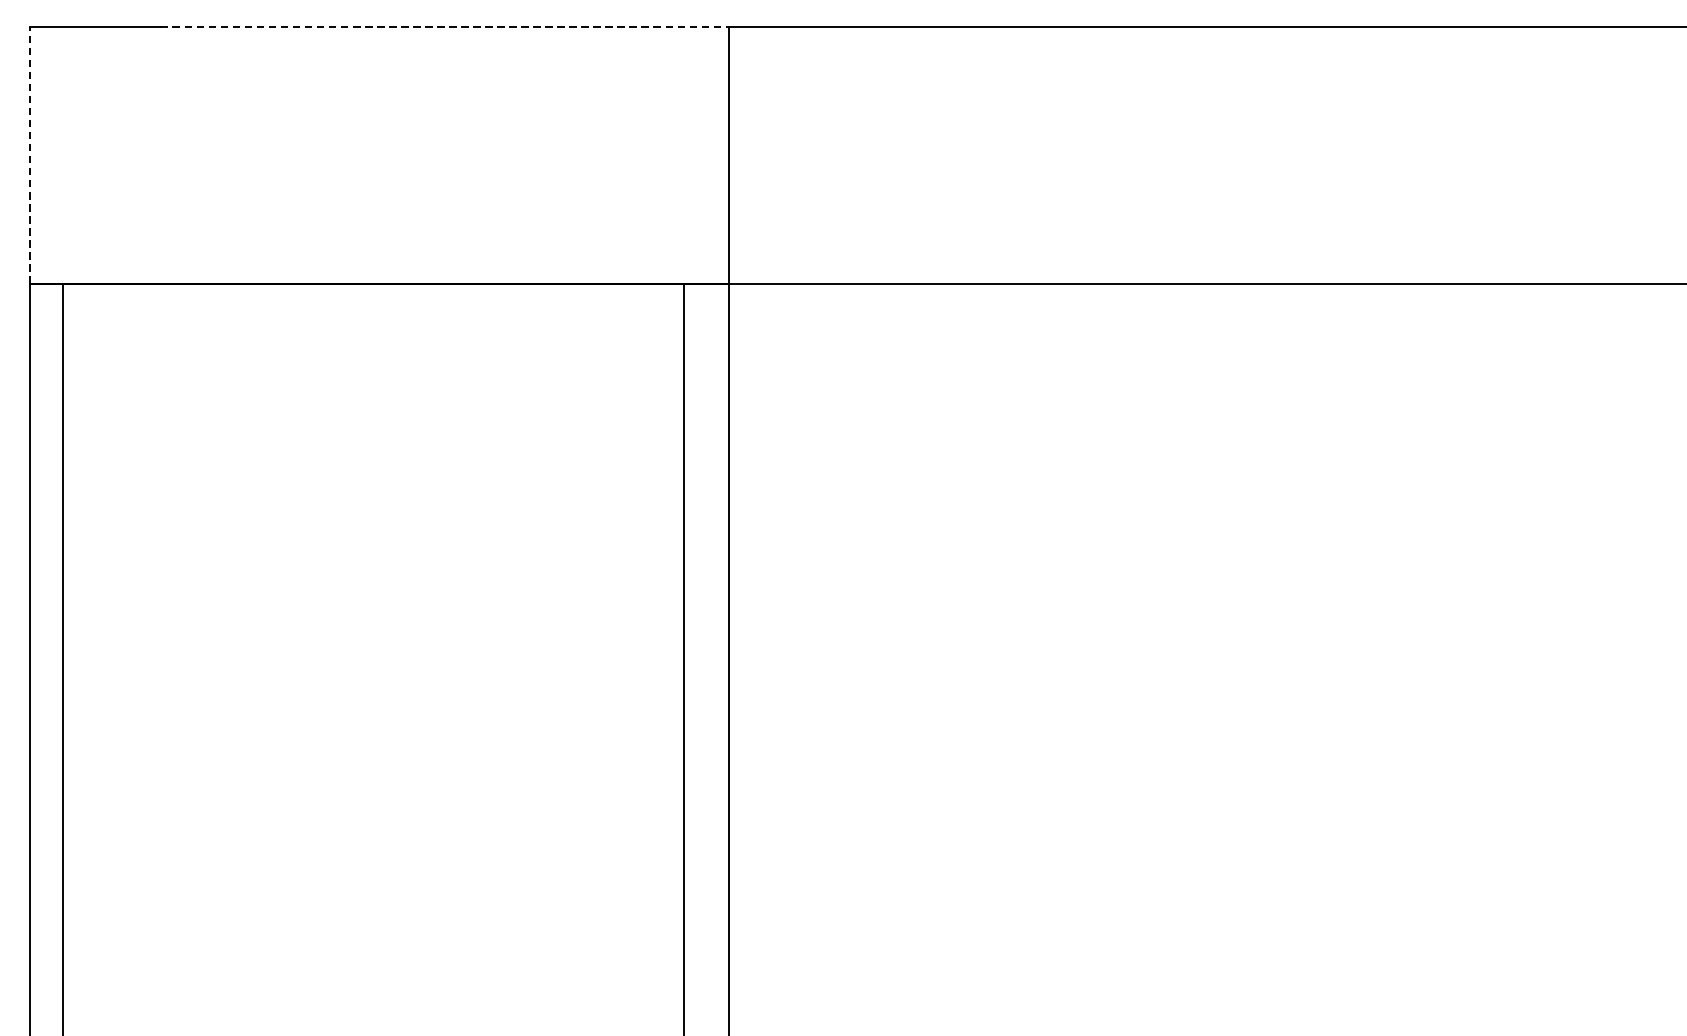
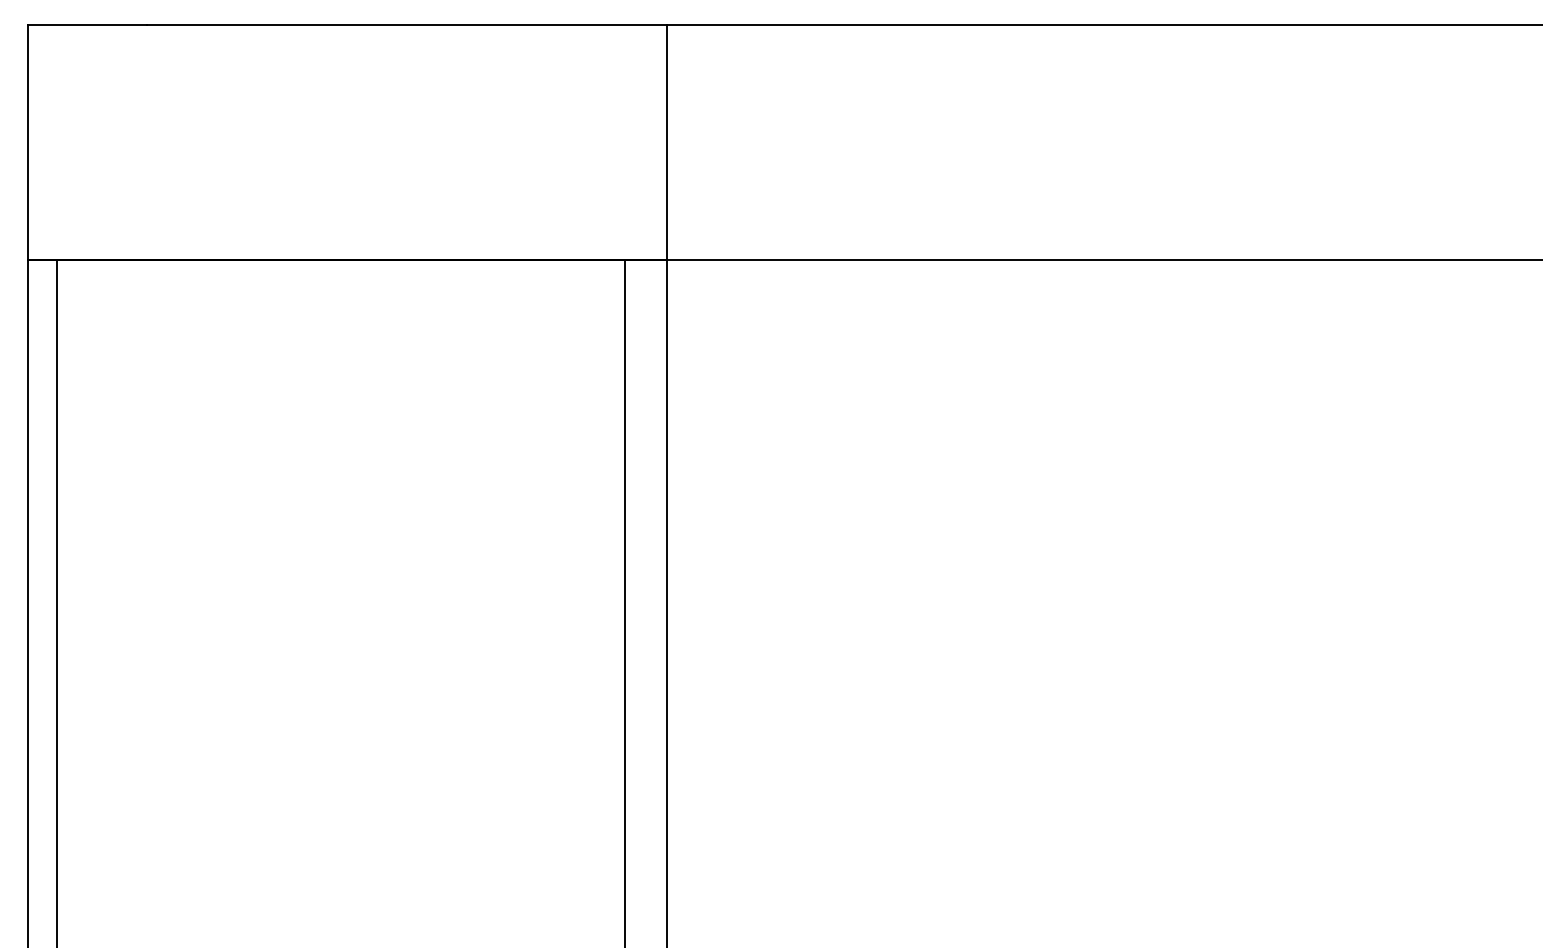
line: (444, 26) -> (406, 24), dashed -> solid
line: (30, 155) -> (27, 142), dashed -> solid

